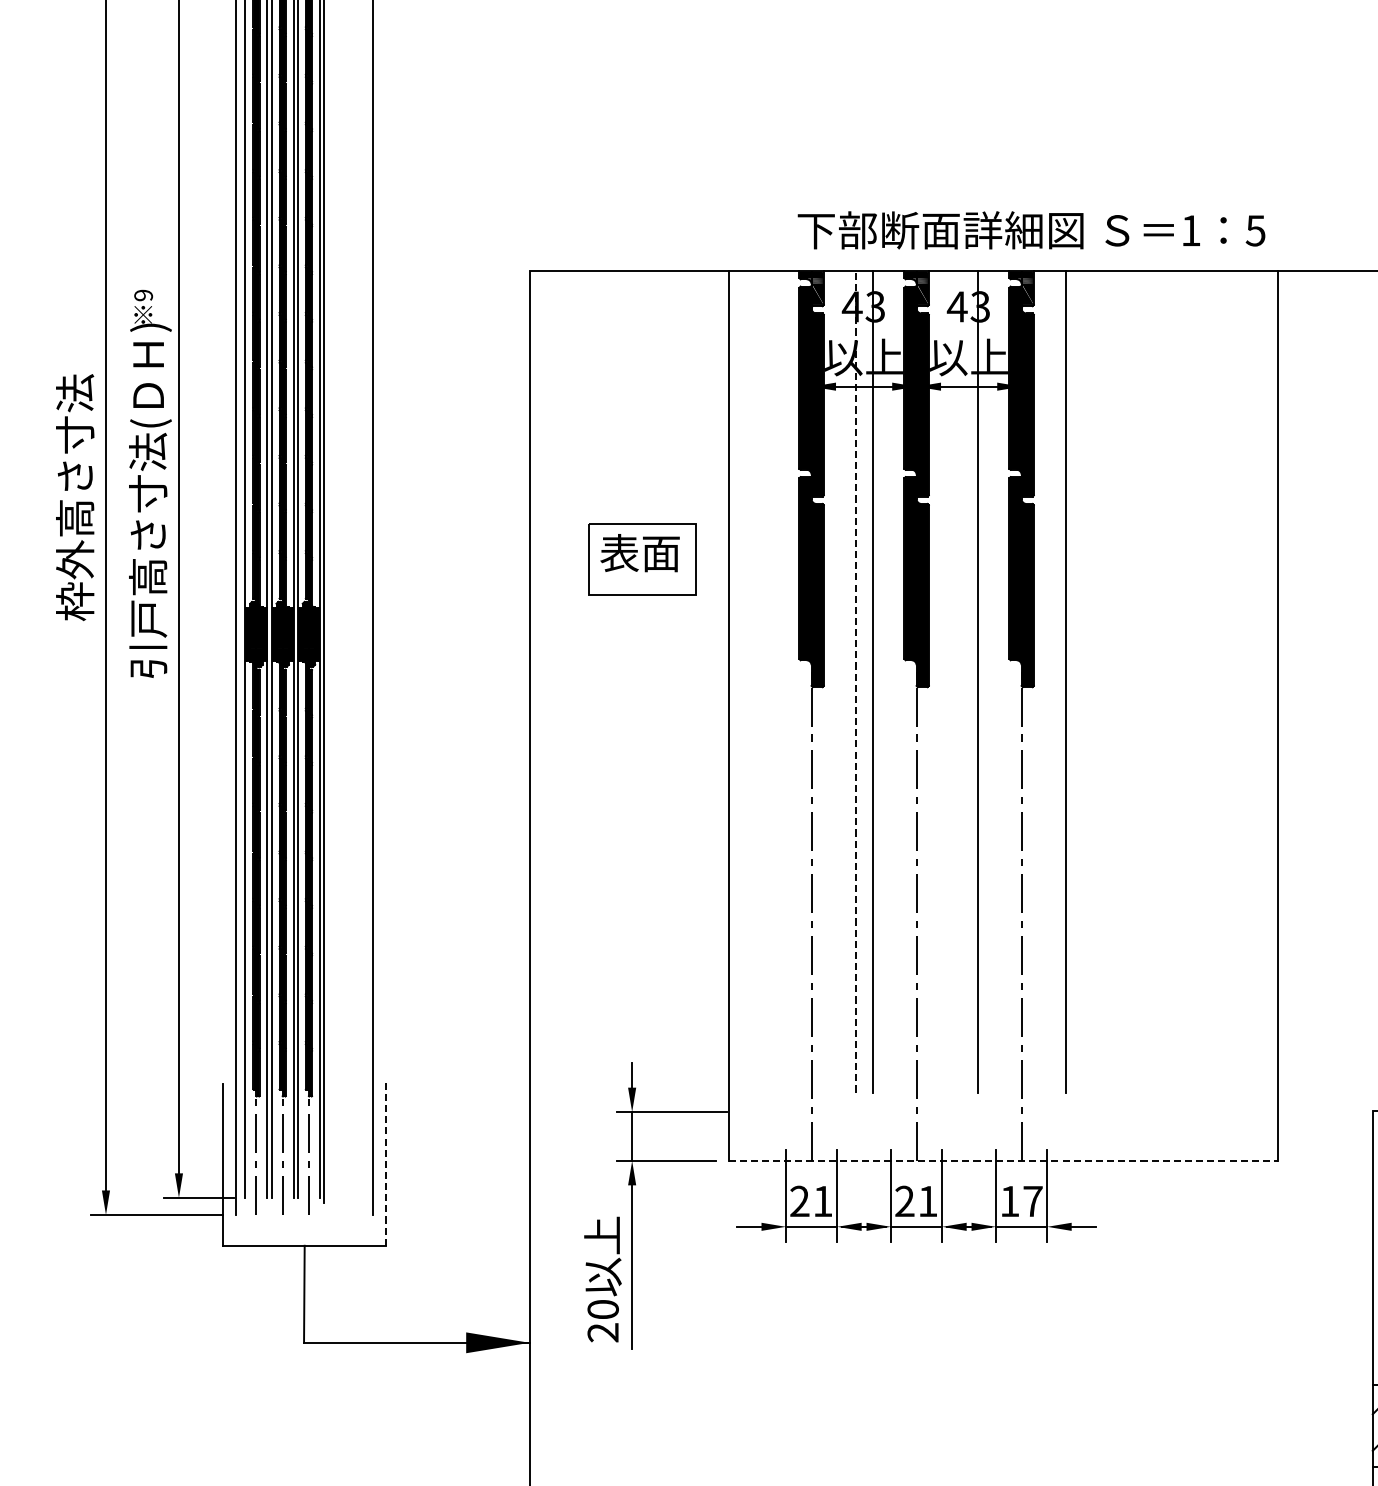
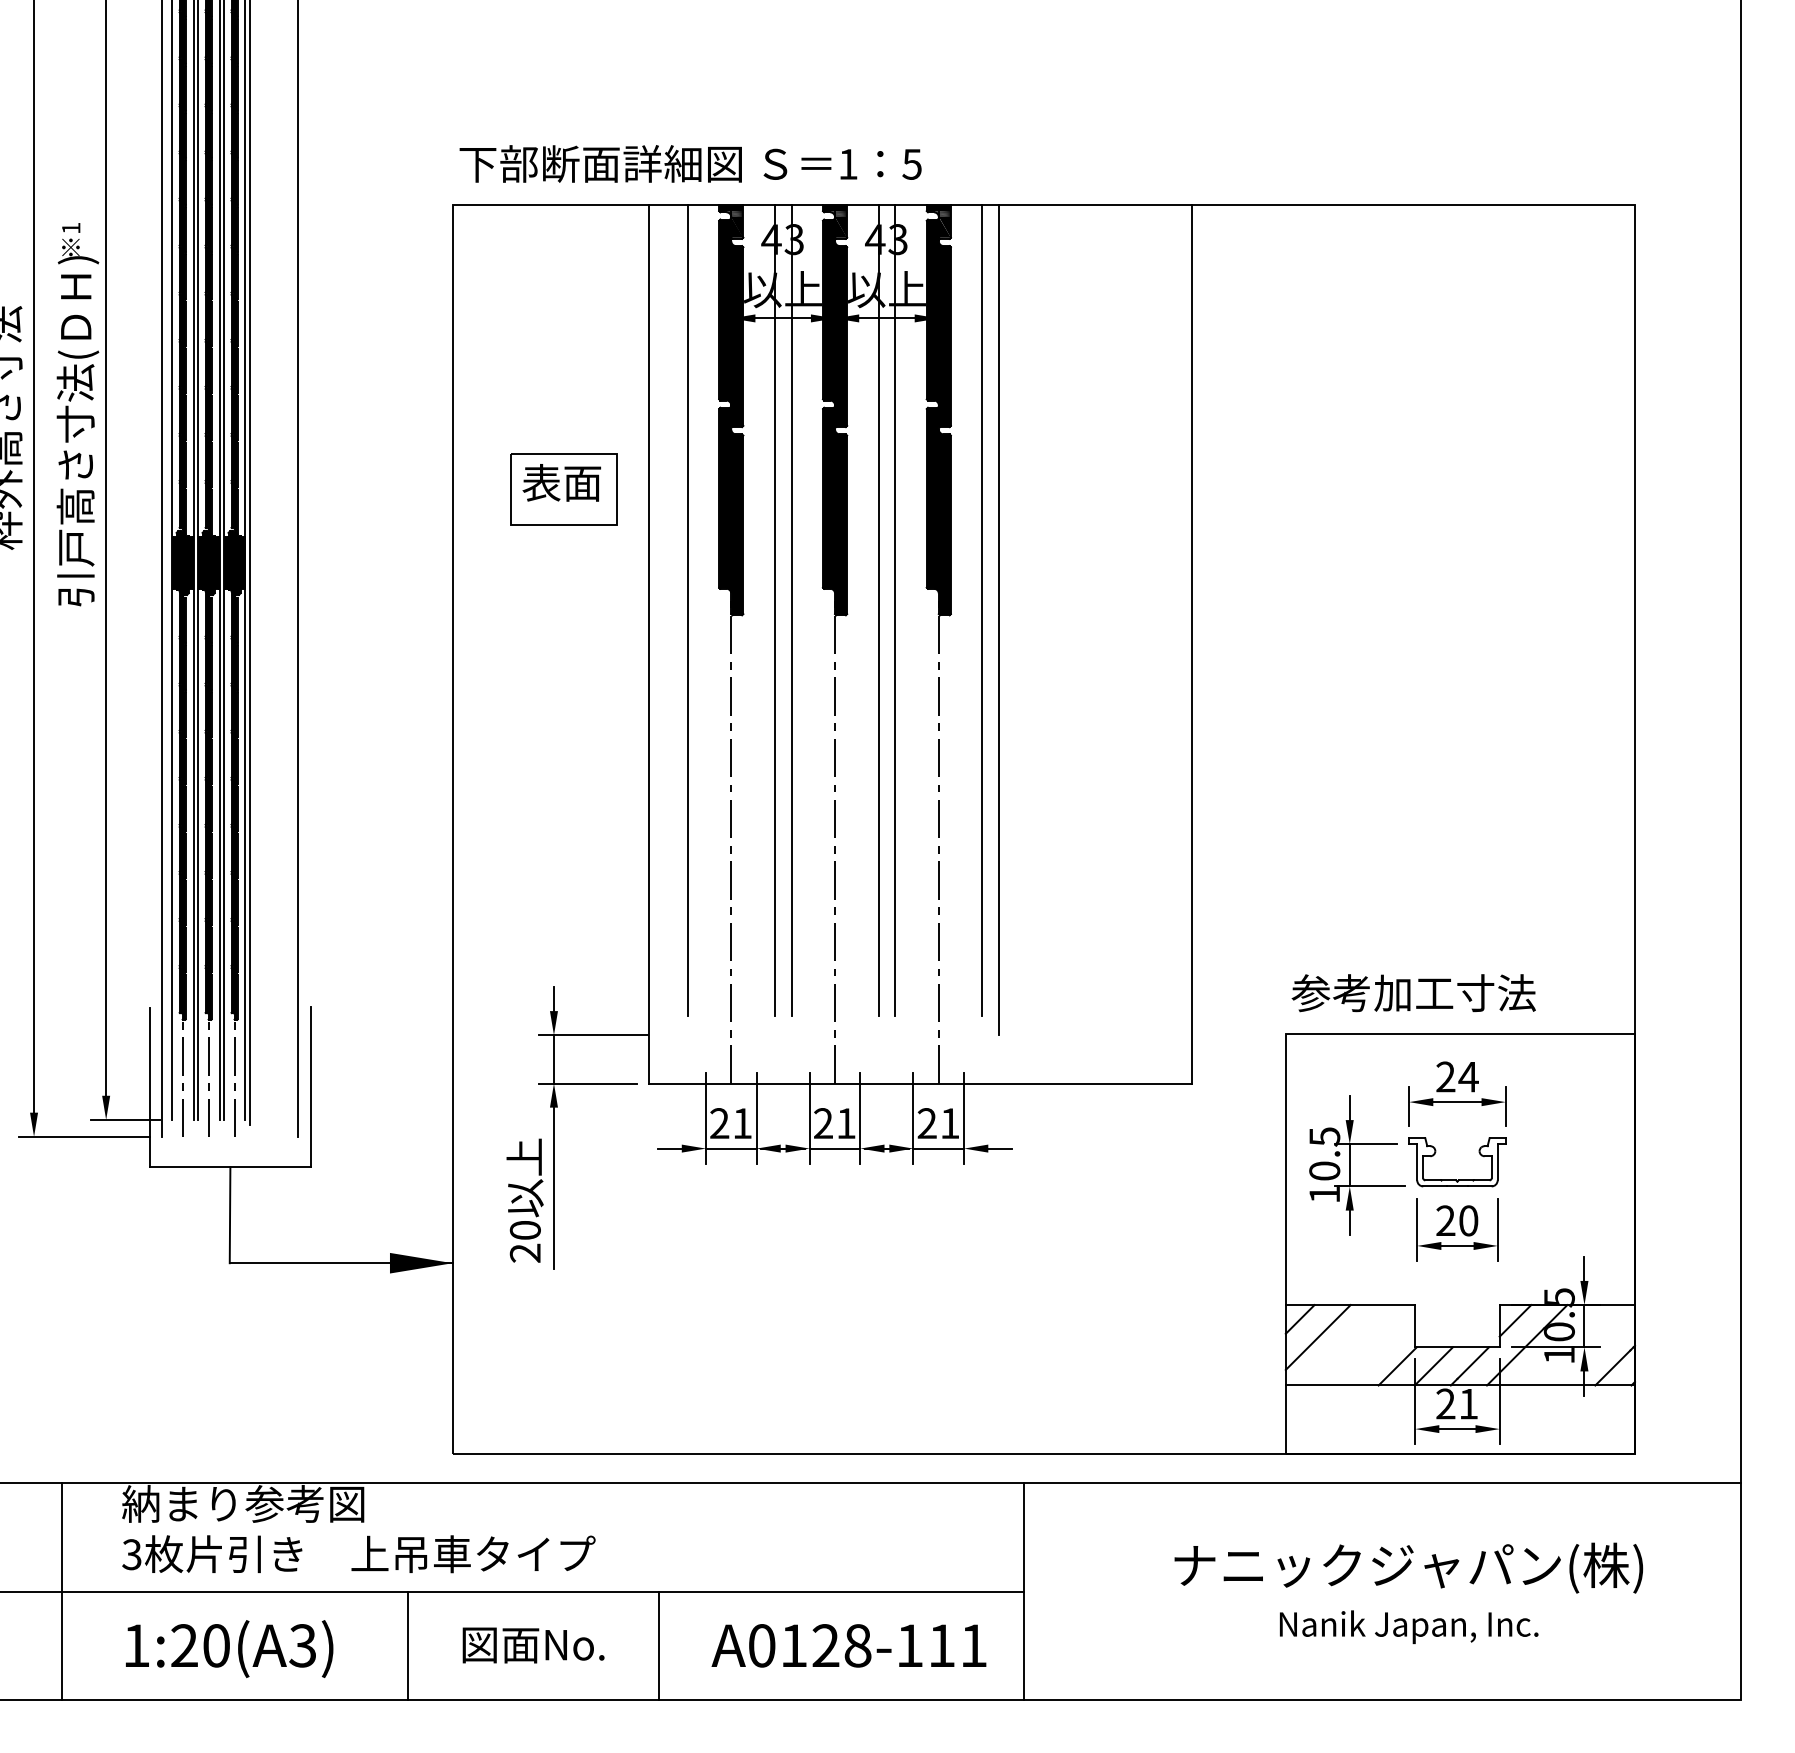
text: (1031, 229) -> (690, 163), moved
text: (143, 294) -> (71, 227), 9 -> 1
line: (767, 681) -> (687, 609), added
line: (960, 681) -> (878, 609), added
line: (855, 682) -> (774, 610), dashed -> solid
line: (1083, 691) -> (999, 619), added
line: (1004, 1160) -> (921, 1083), dashed -> solid
line: (386, 1163) -> (311, 1086), dashed -> solid
text: (1021, 1201) -> (938, 1123), 17 -> 21

